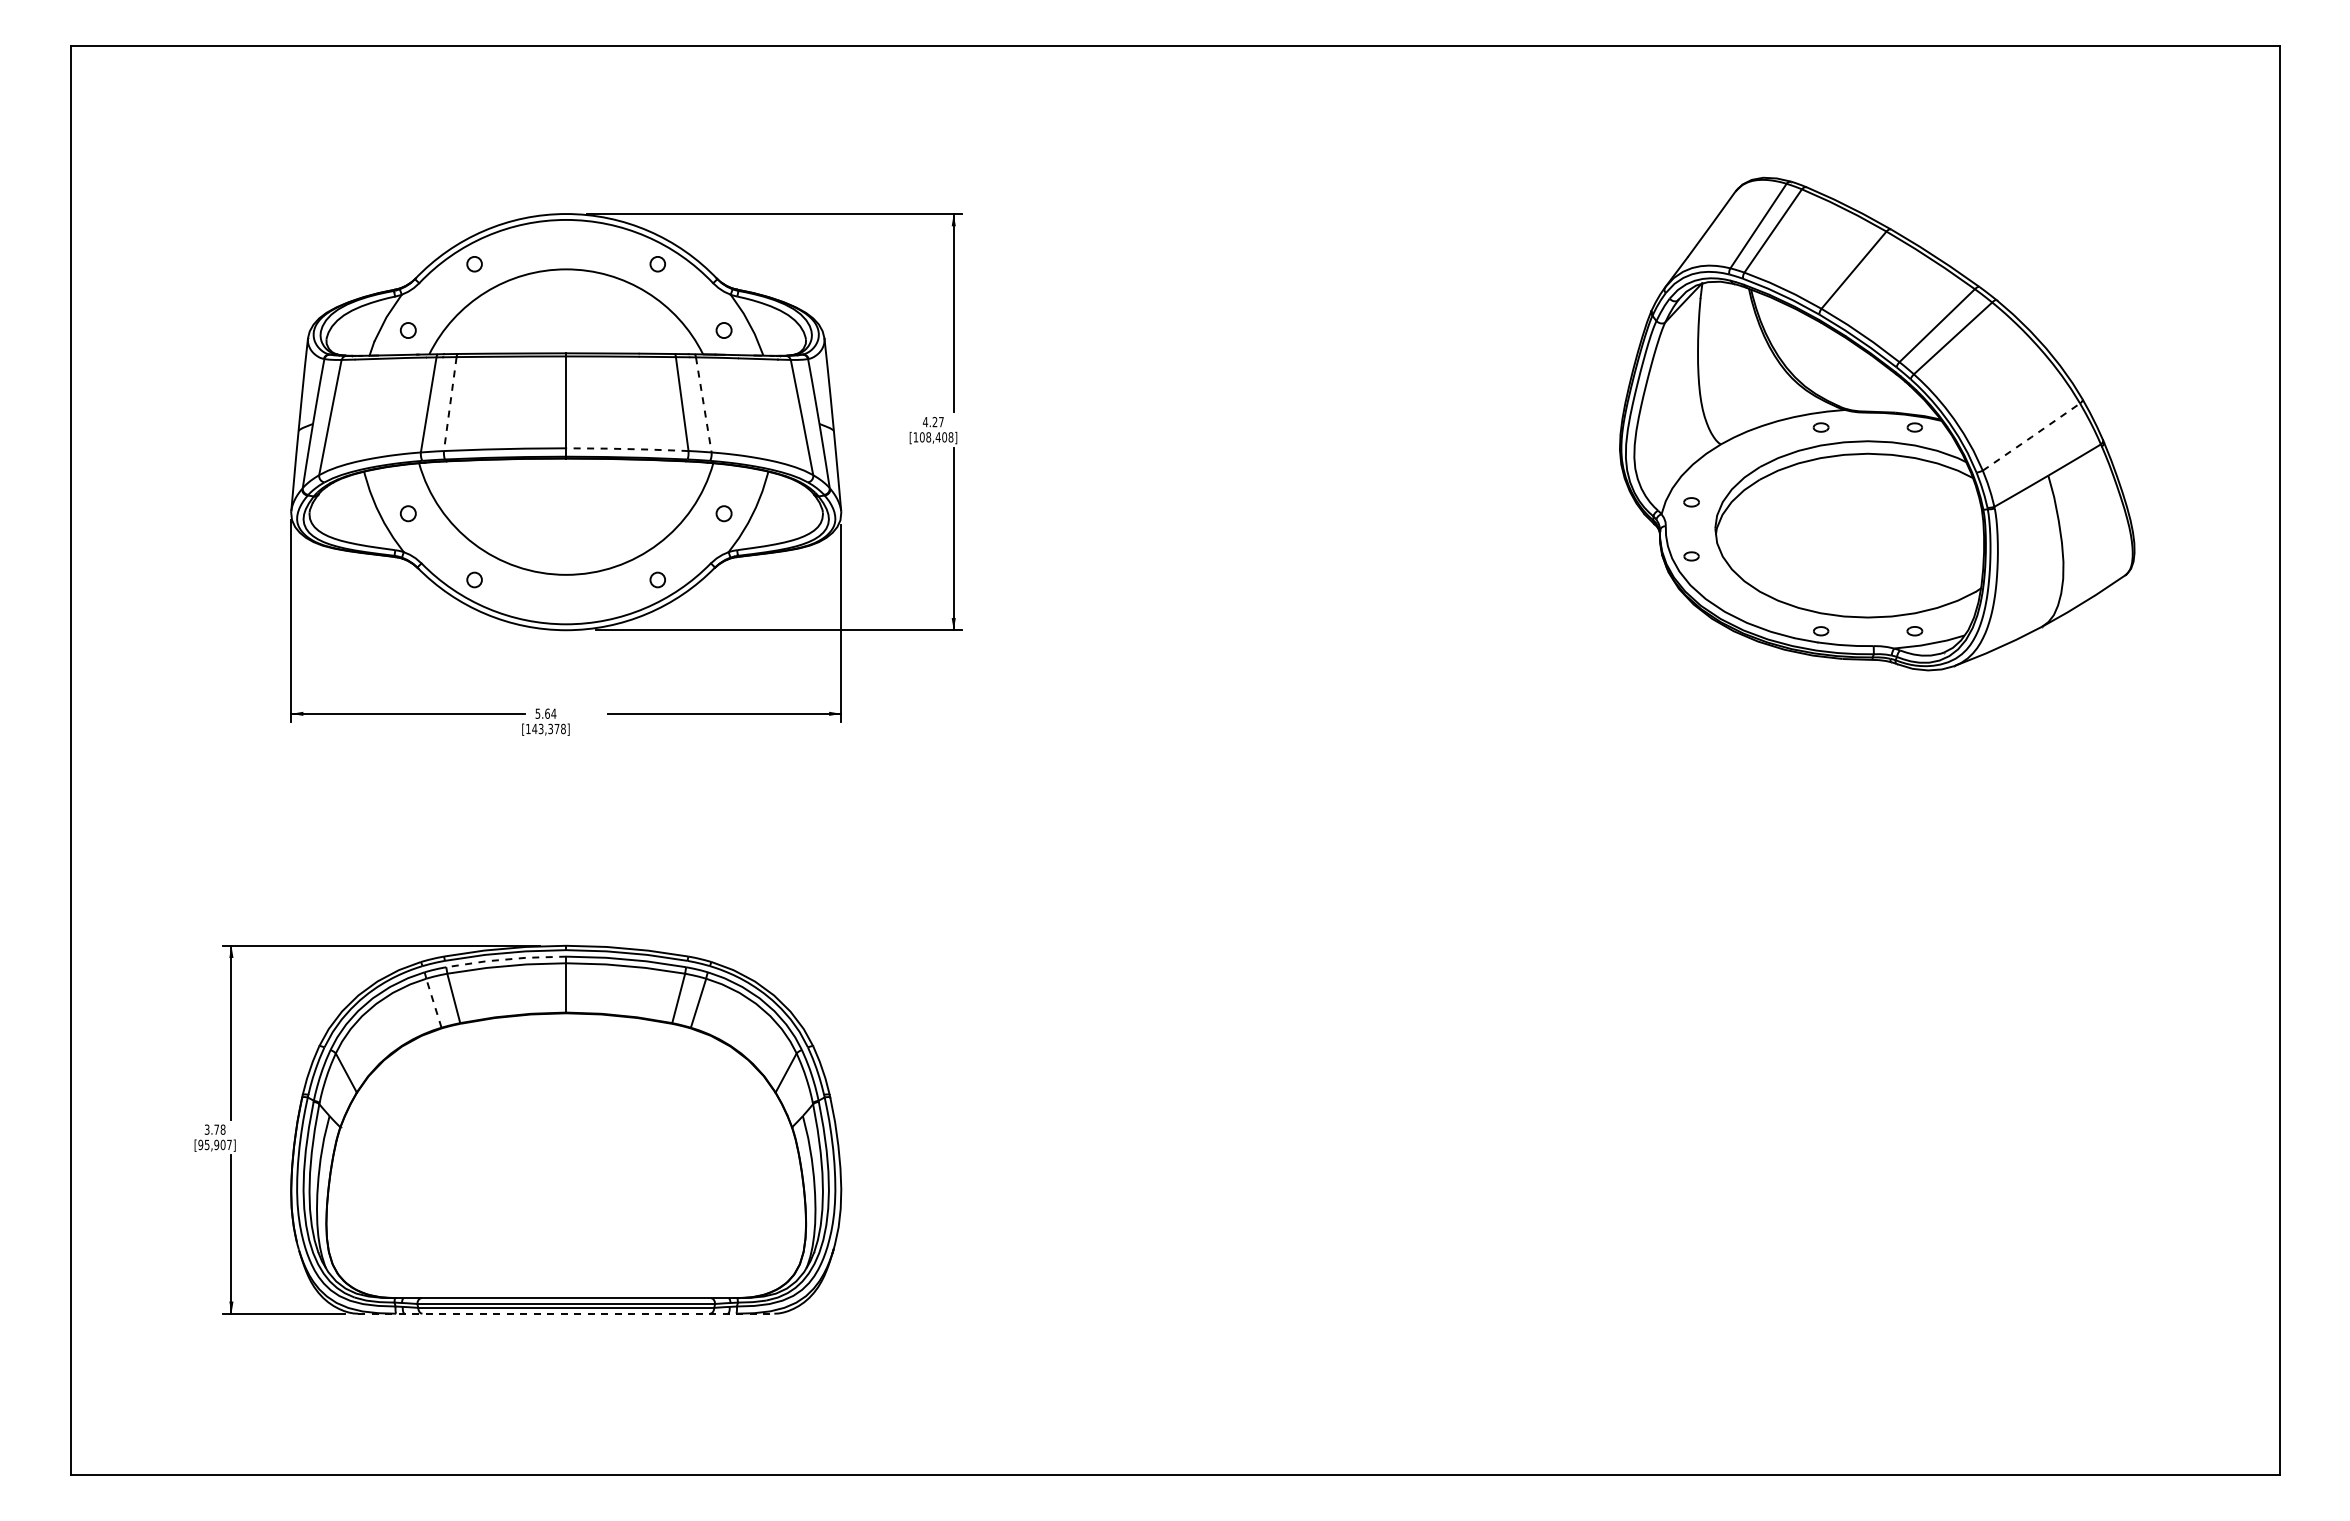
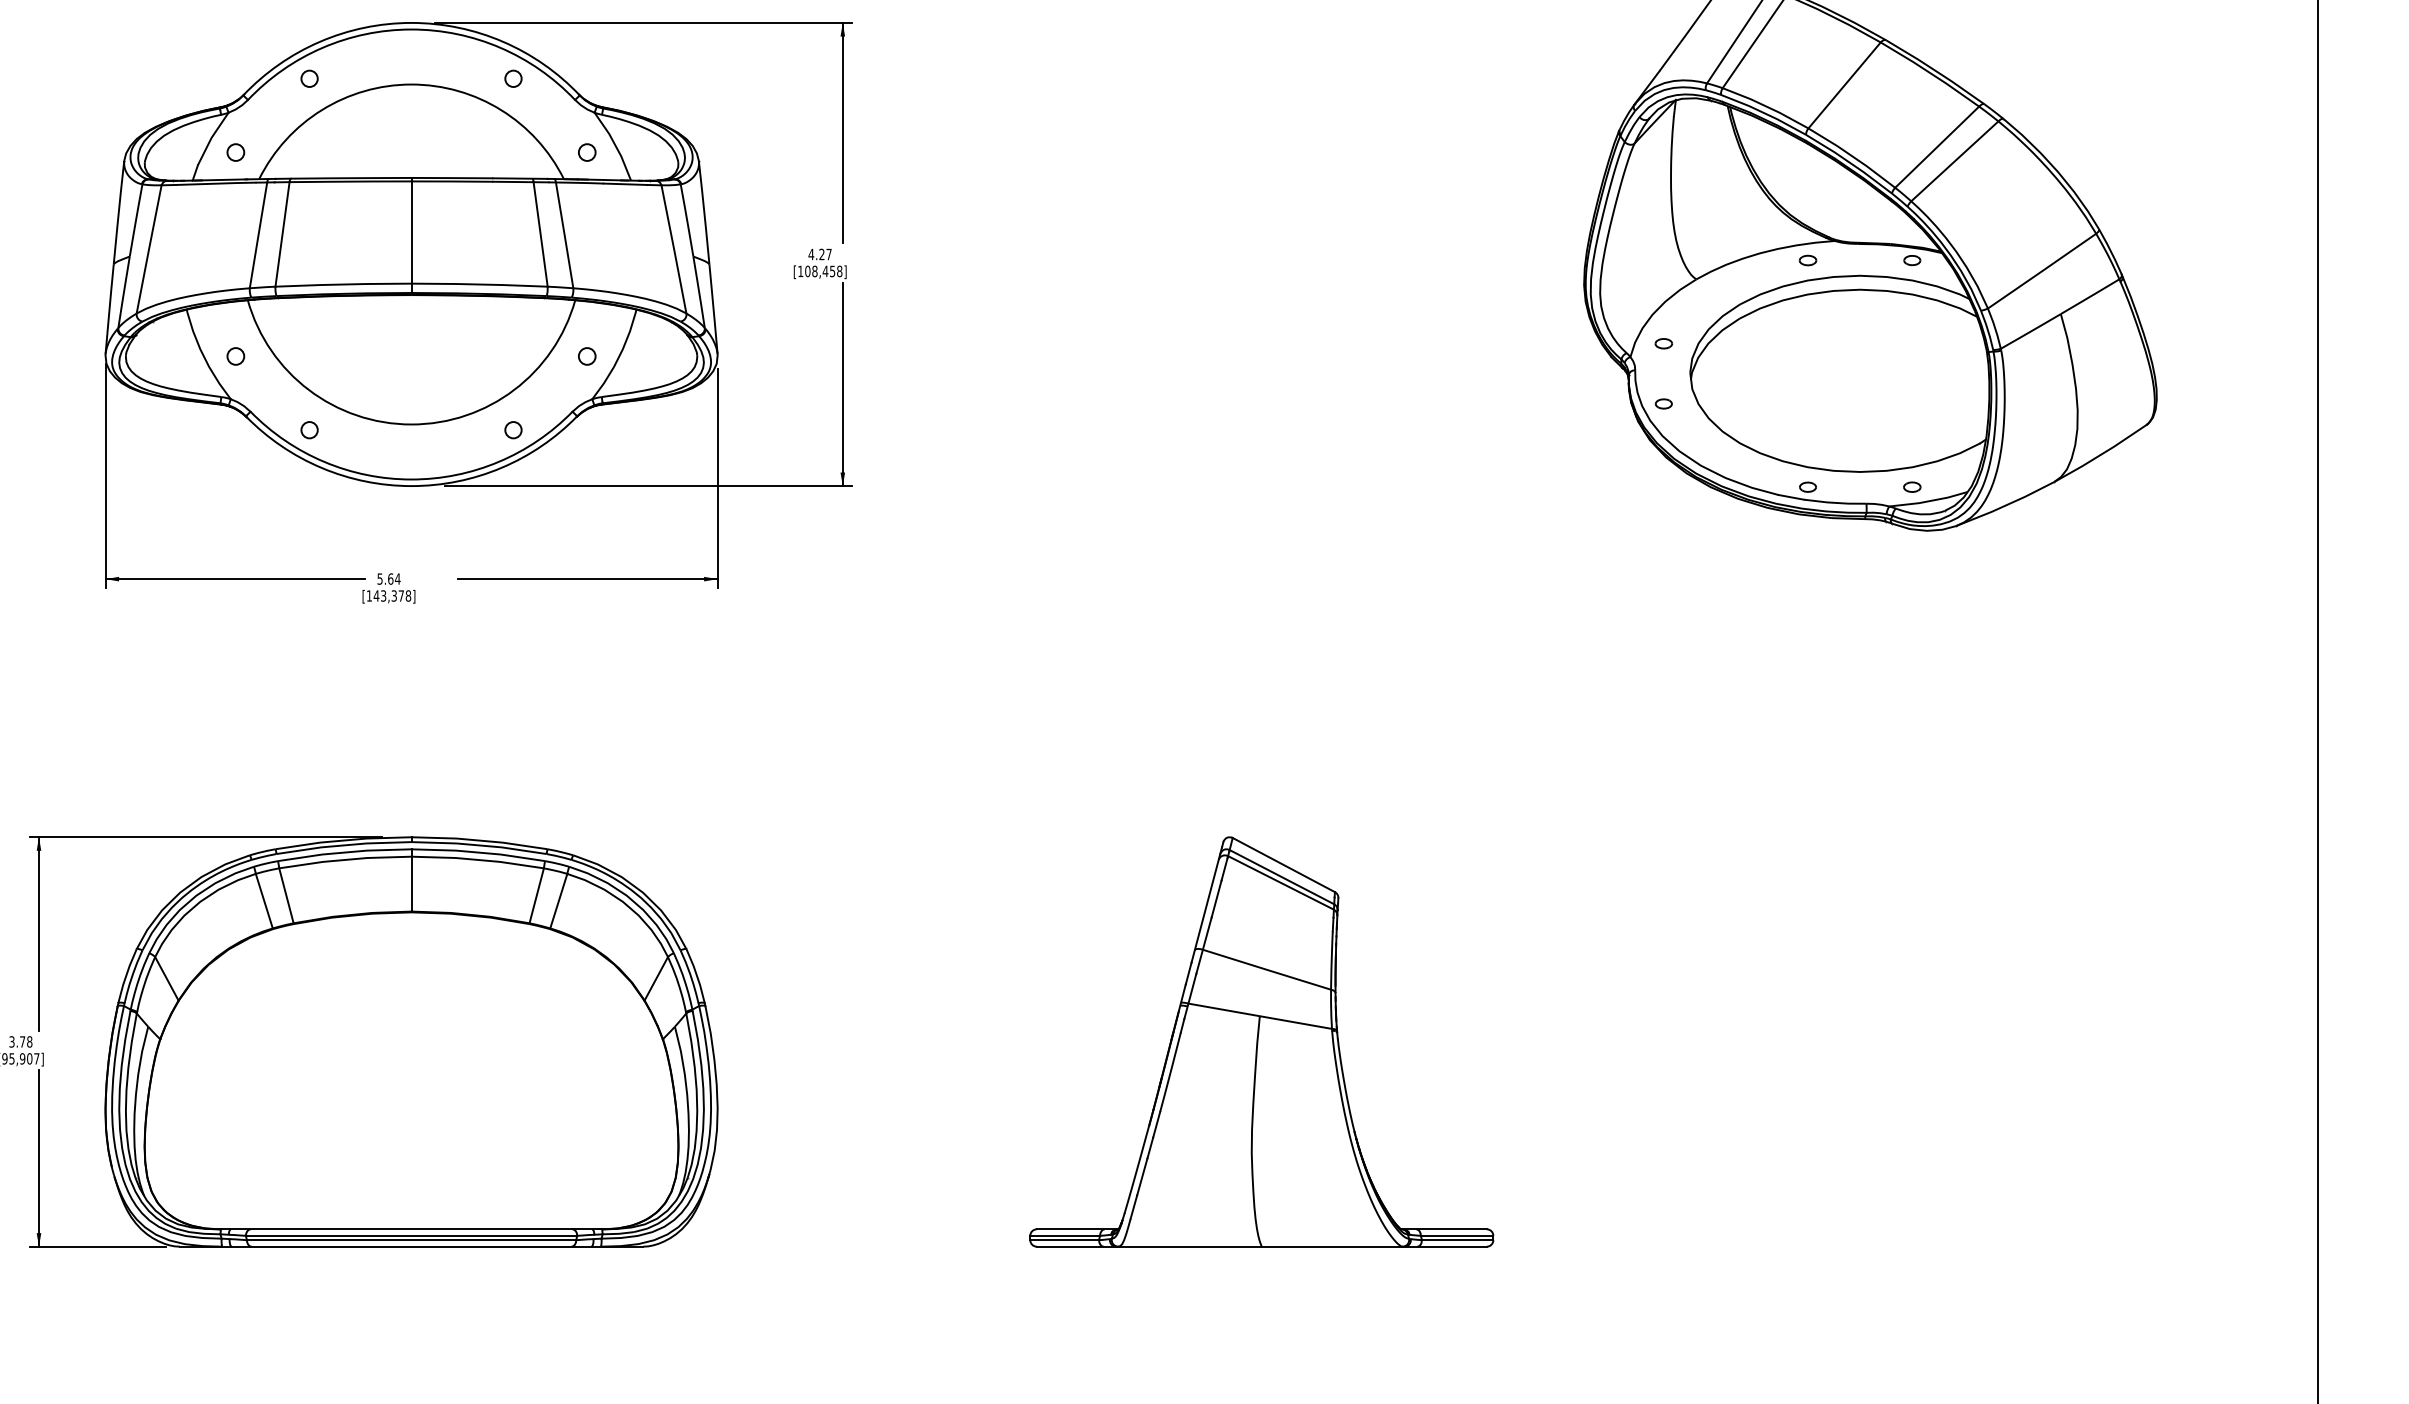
line: (450, 404) -> (282, 234), dashed -> solid
line: (703, 404) -> (564, 234), dashed -> solid
text: (944, 437) -> (832, 271), [108,408] -> [108,458]
line: (2031, 437) -> (2042, 271), dashed -> solid
line: (627, 449) -> (479, 284), dashed -> solid
line: (505, 959) -> (343, 852), dashed -> solid
line: (433, 1003) -> (263, 901), dashed -> solid
part: (1330, 1129) -> (1262, 1041), added
line: (566, 1313) -> (411, 1246), dashed -> solid

